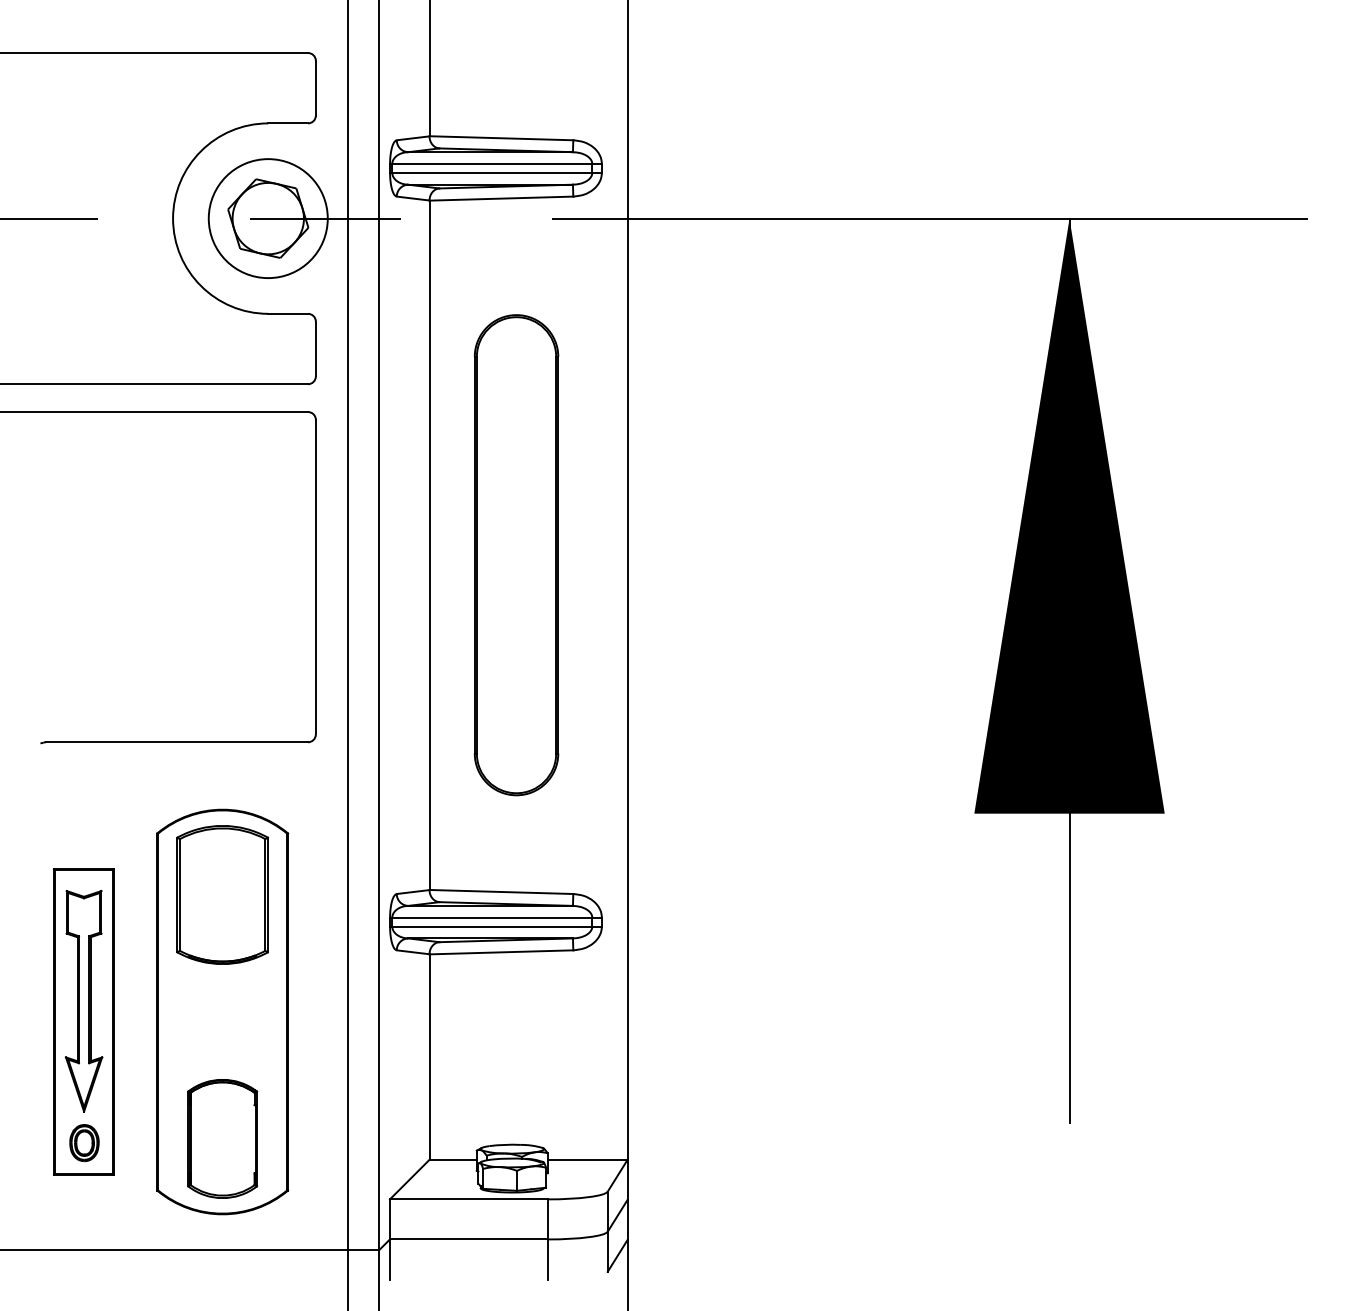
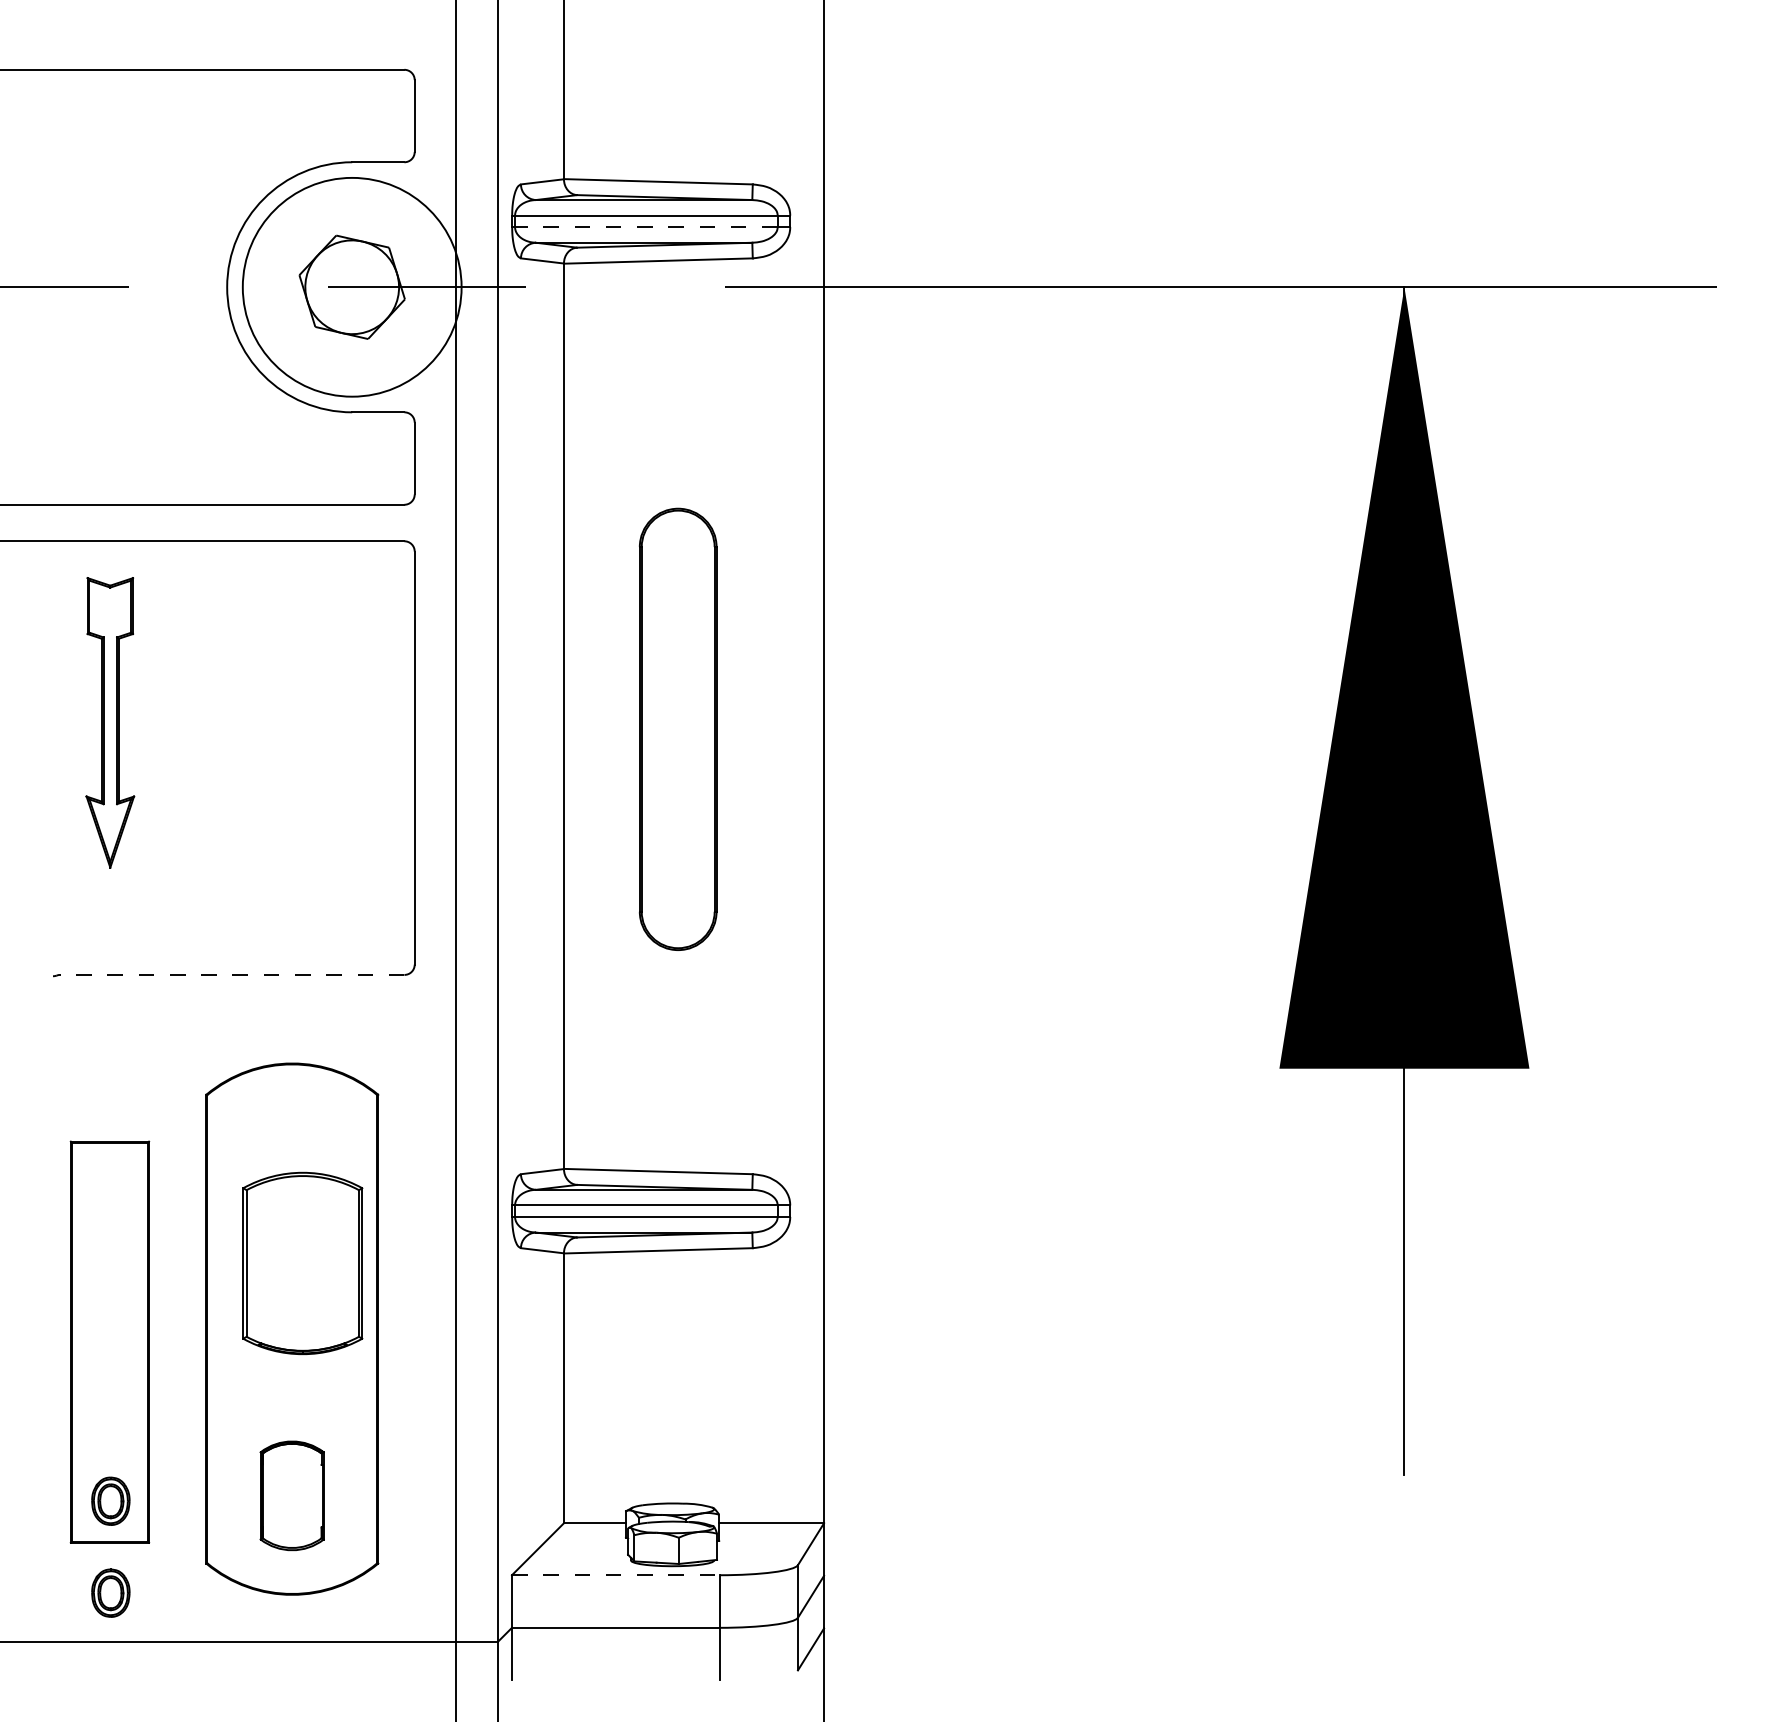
line: (491, 172) -> (645, 226), solid -> dashed
circle: (267, 218) -> (351, 287), size x1.4
part: (516, 555) -> (678, 729), size x0.7
line: (177, 742) -> (232, 975), solid -> dashed
part: (222, 894) -> (302, 1262), moved
part: (83, 1001) -> (109, 723), moved
part: (222, 1138) -> (292, 1495), size x0.7
line: (469, 1199) -> (616, 1575), solid -> dashed
part: (84, 1213) -> (110, 1593), added

